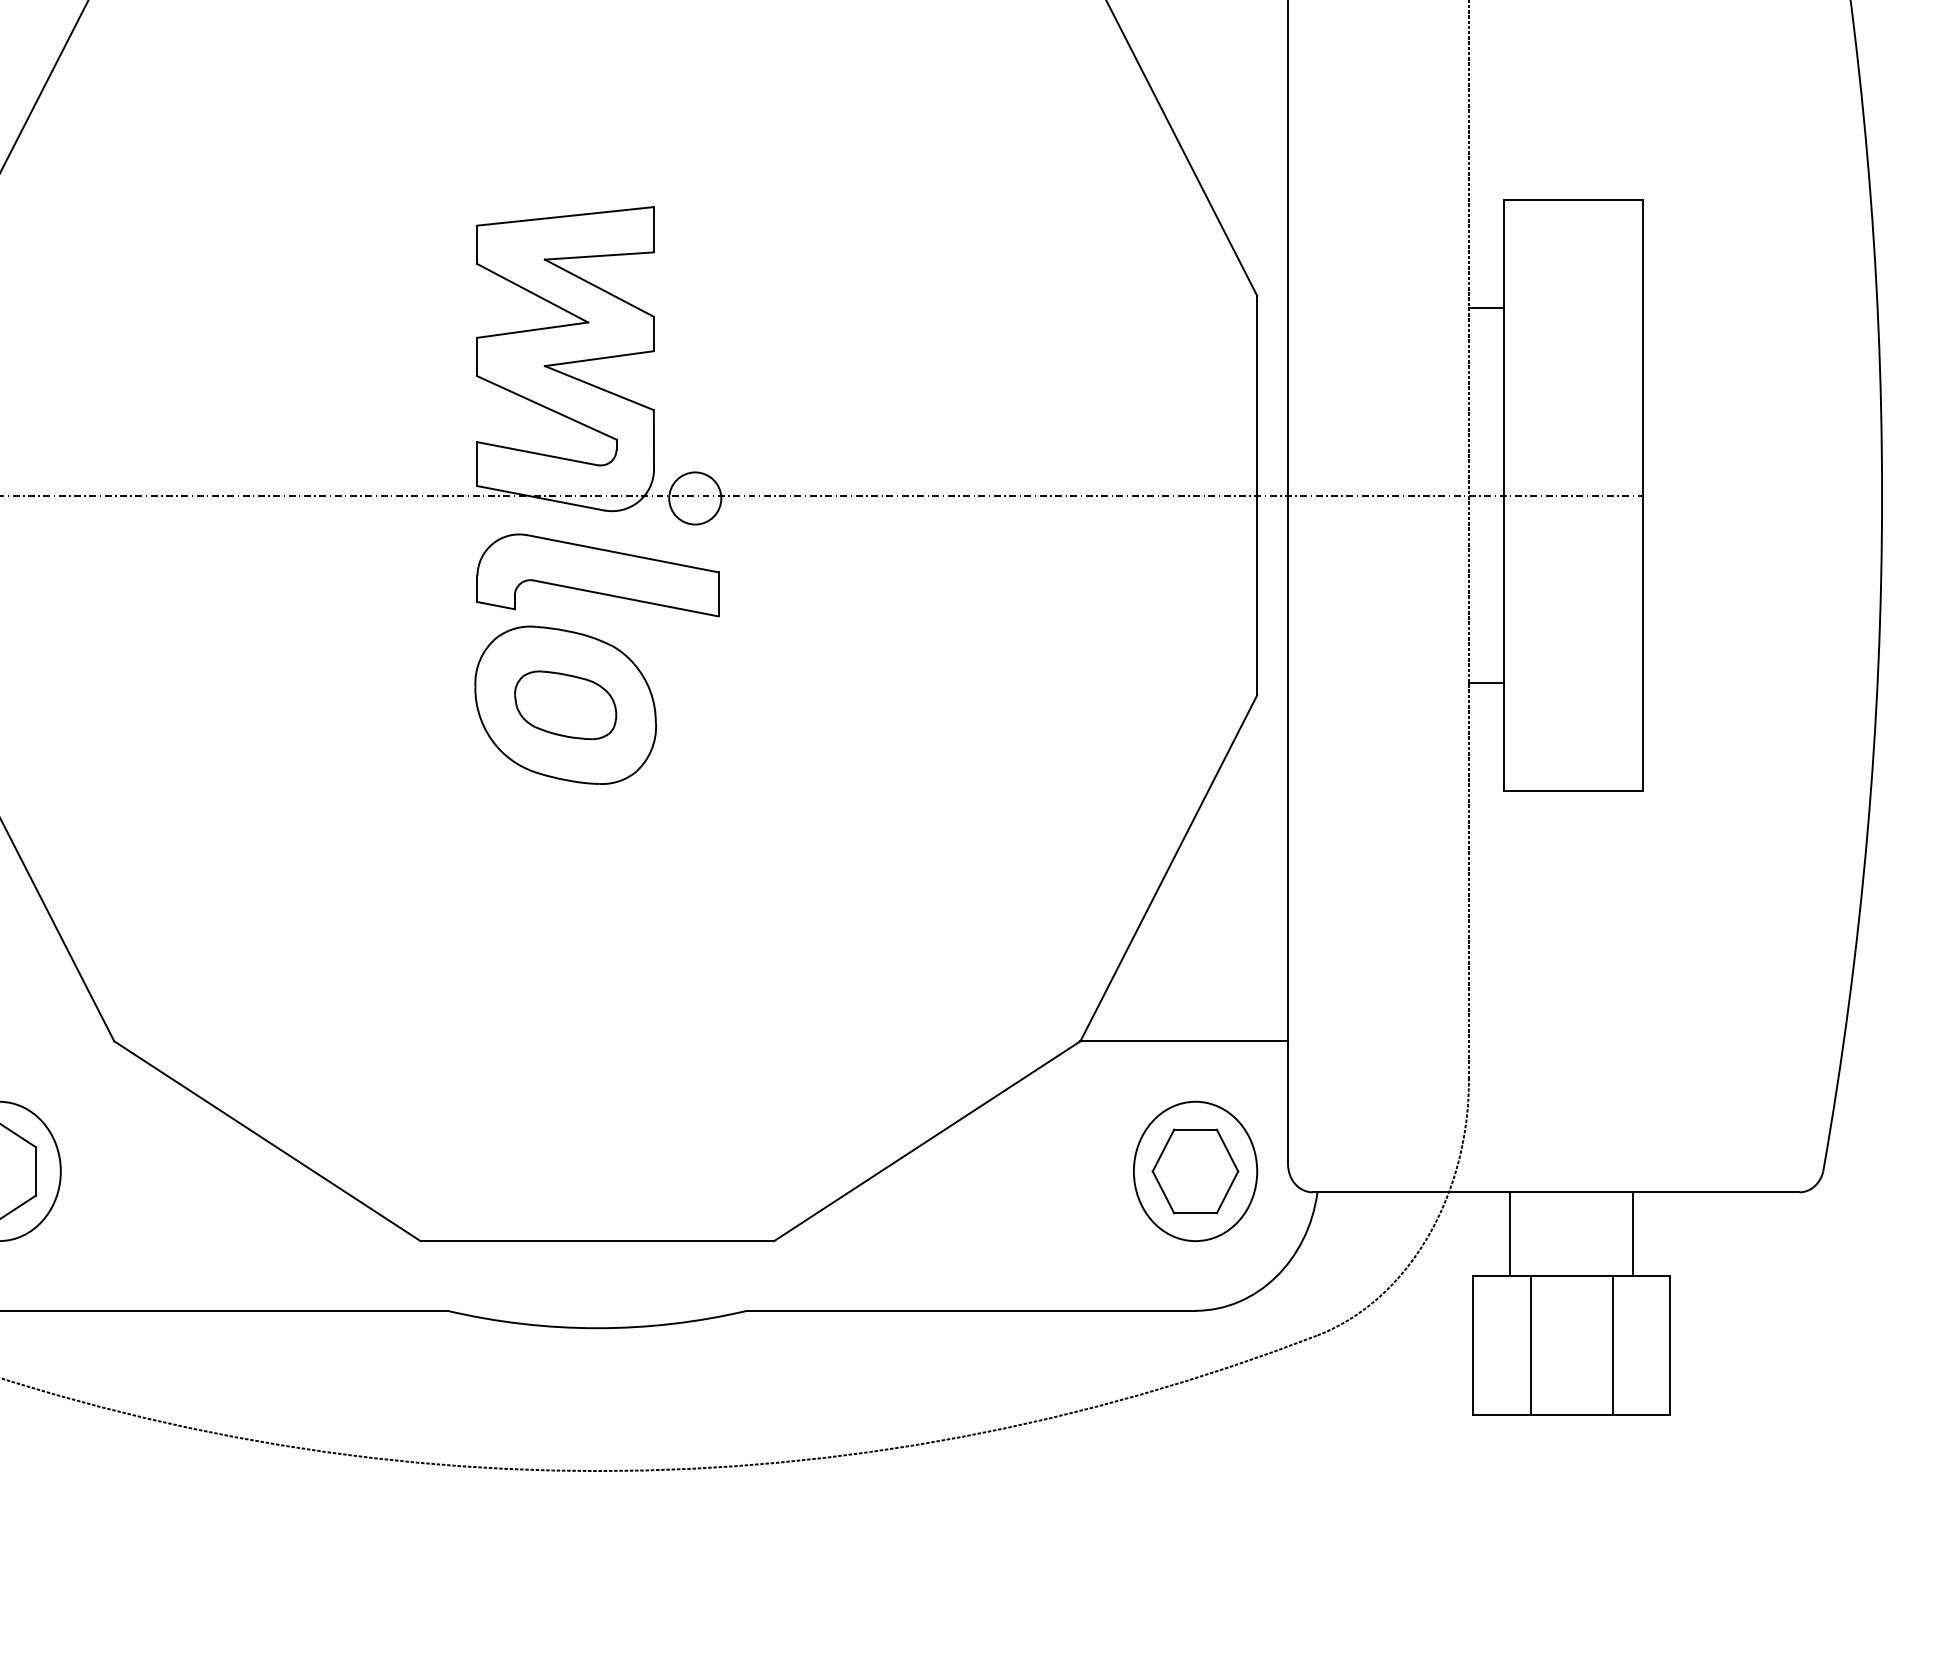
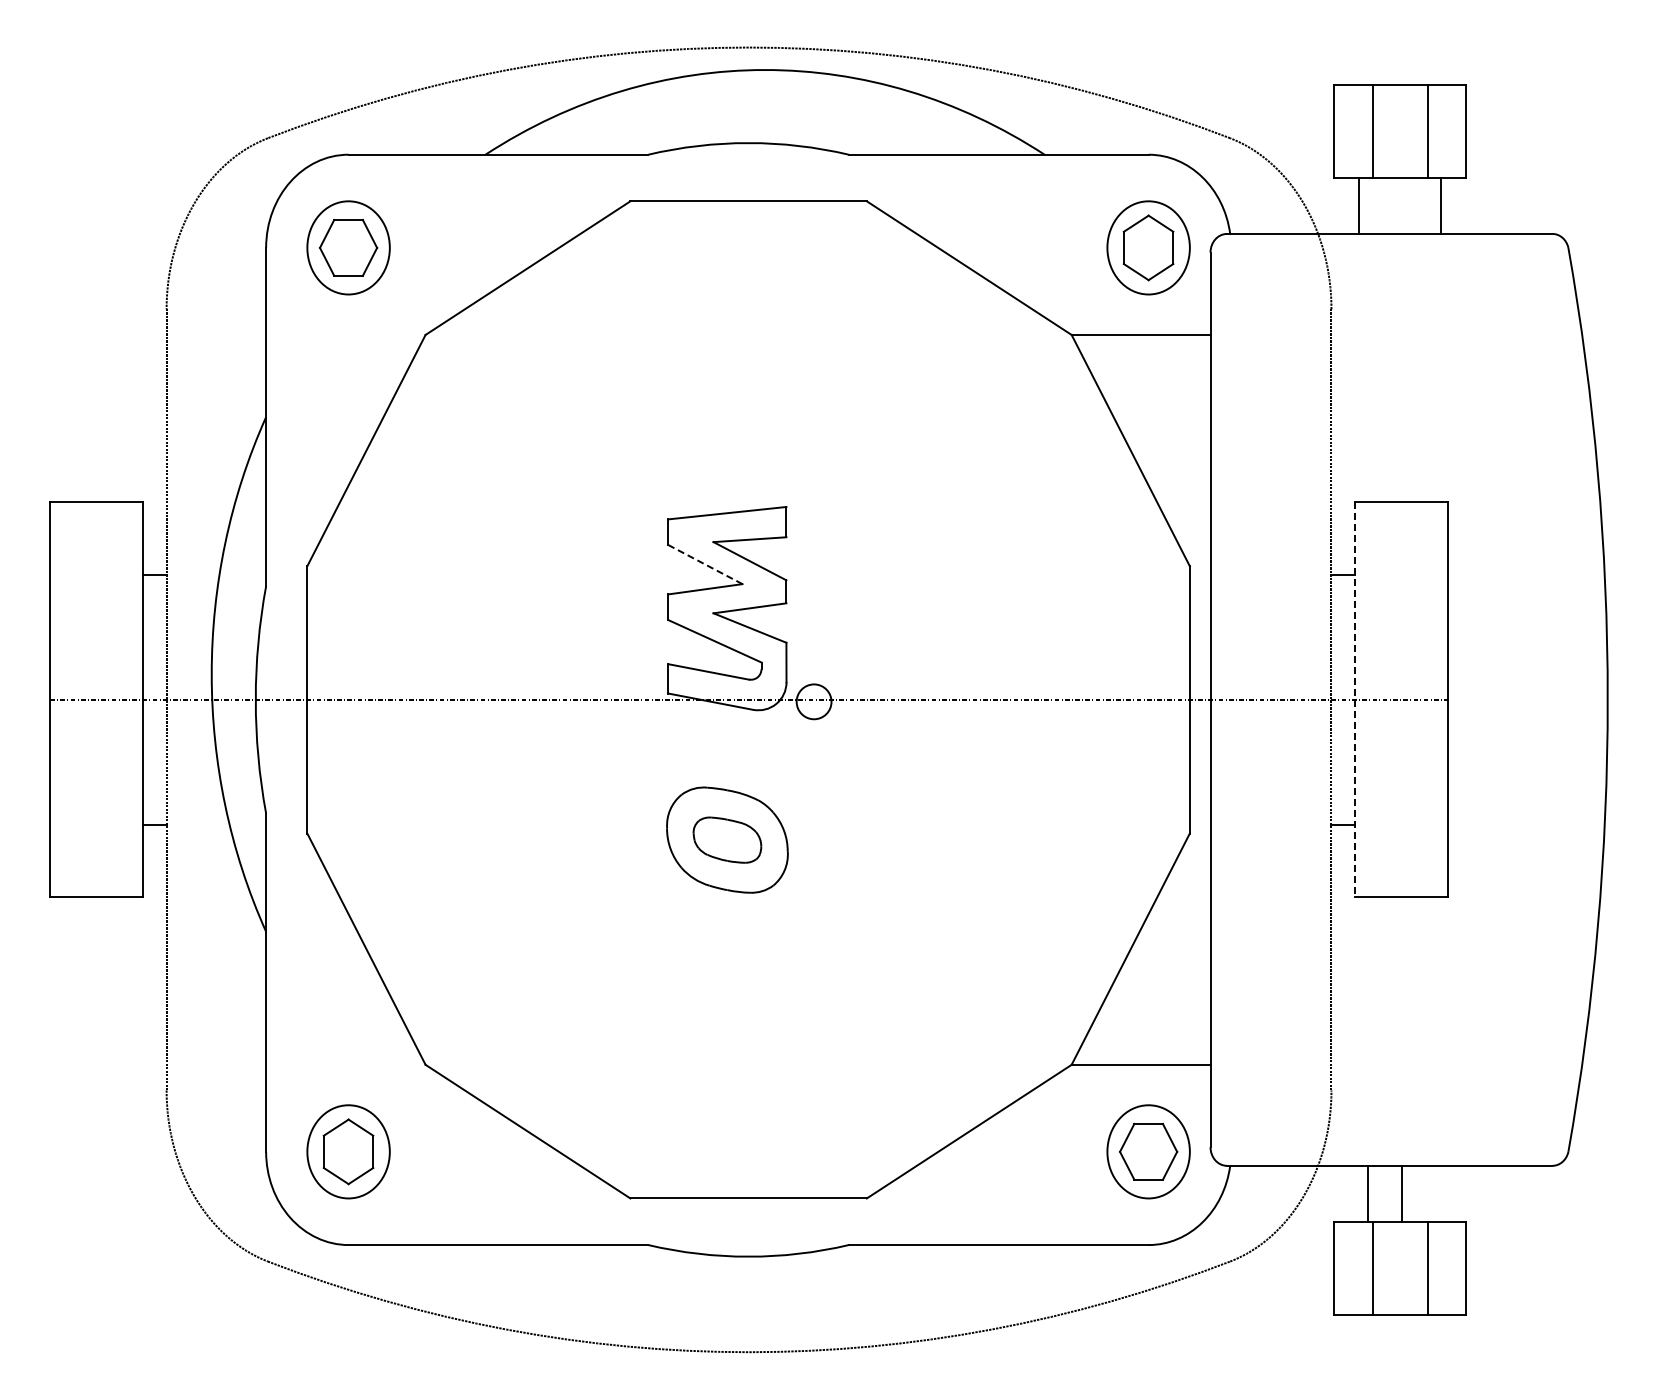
line: (532, 293) -> (705, 564), solid -> dashed
line: (1503, 494) -> (1354, 699), solid -> dashed
part: (597, 575) -> (748, 753), removed
line: (1509, 1233) -> (1401, 1193), moved
line: (1633, 1233) -> (1368, 1193), moved

